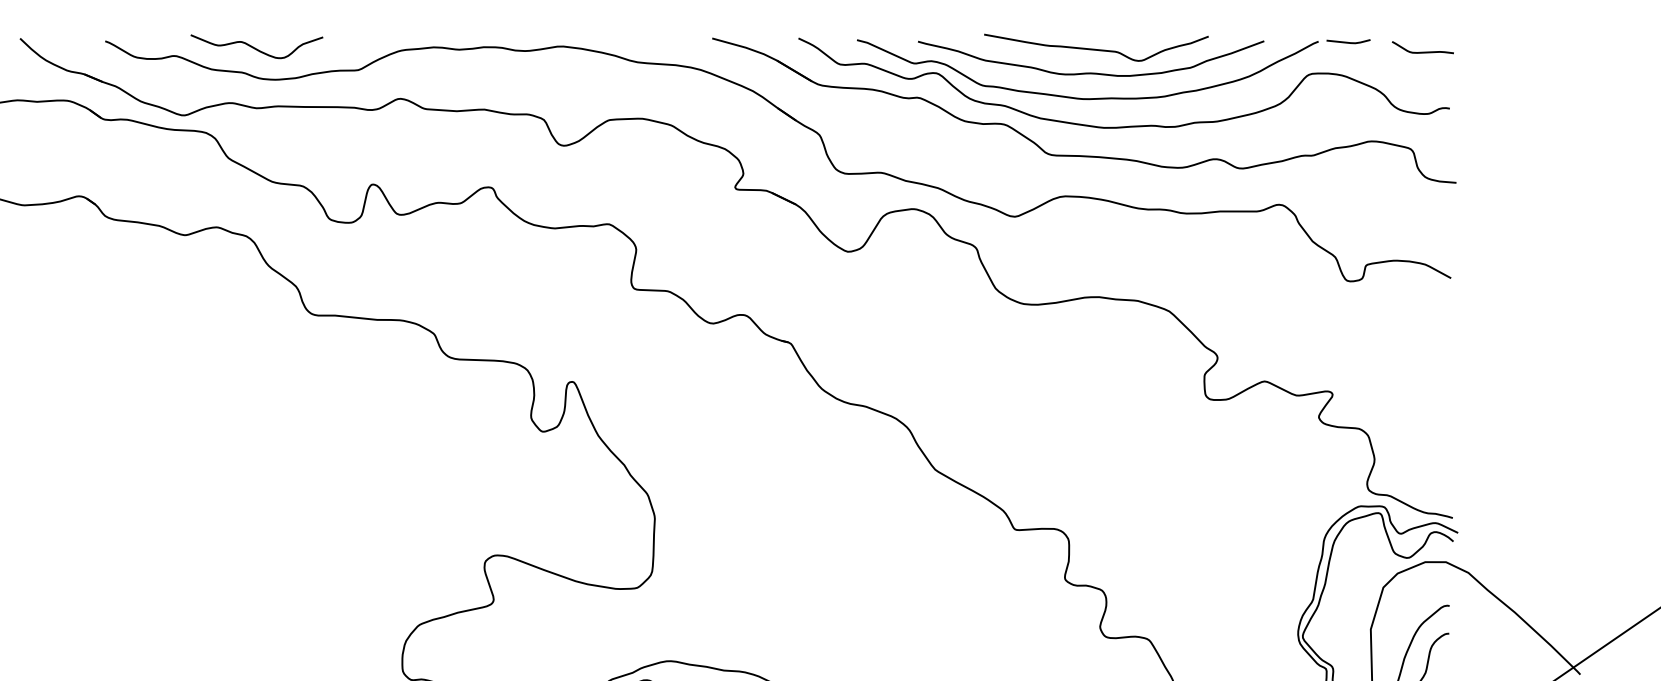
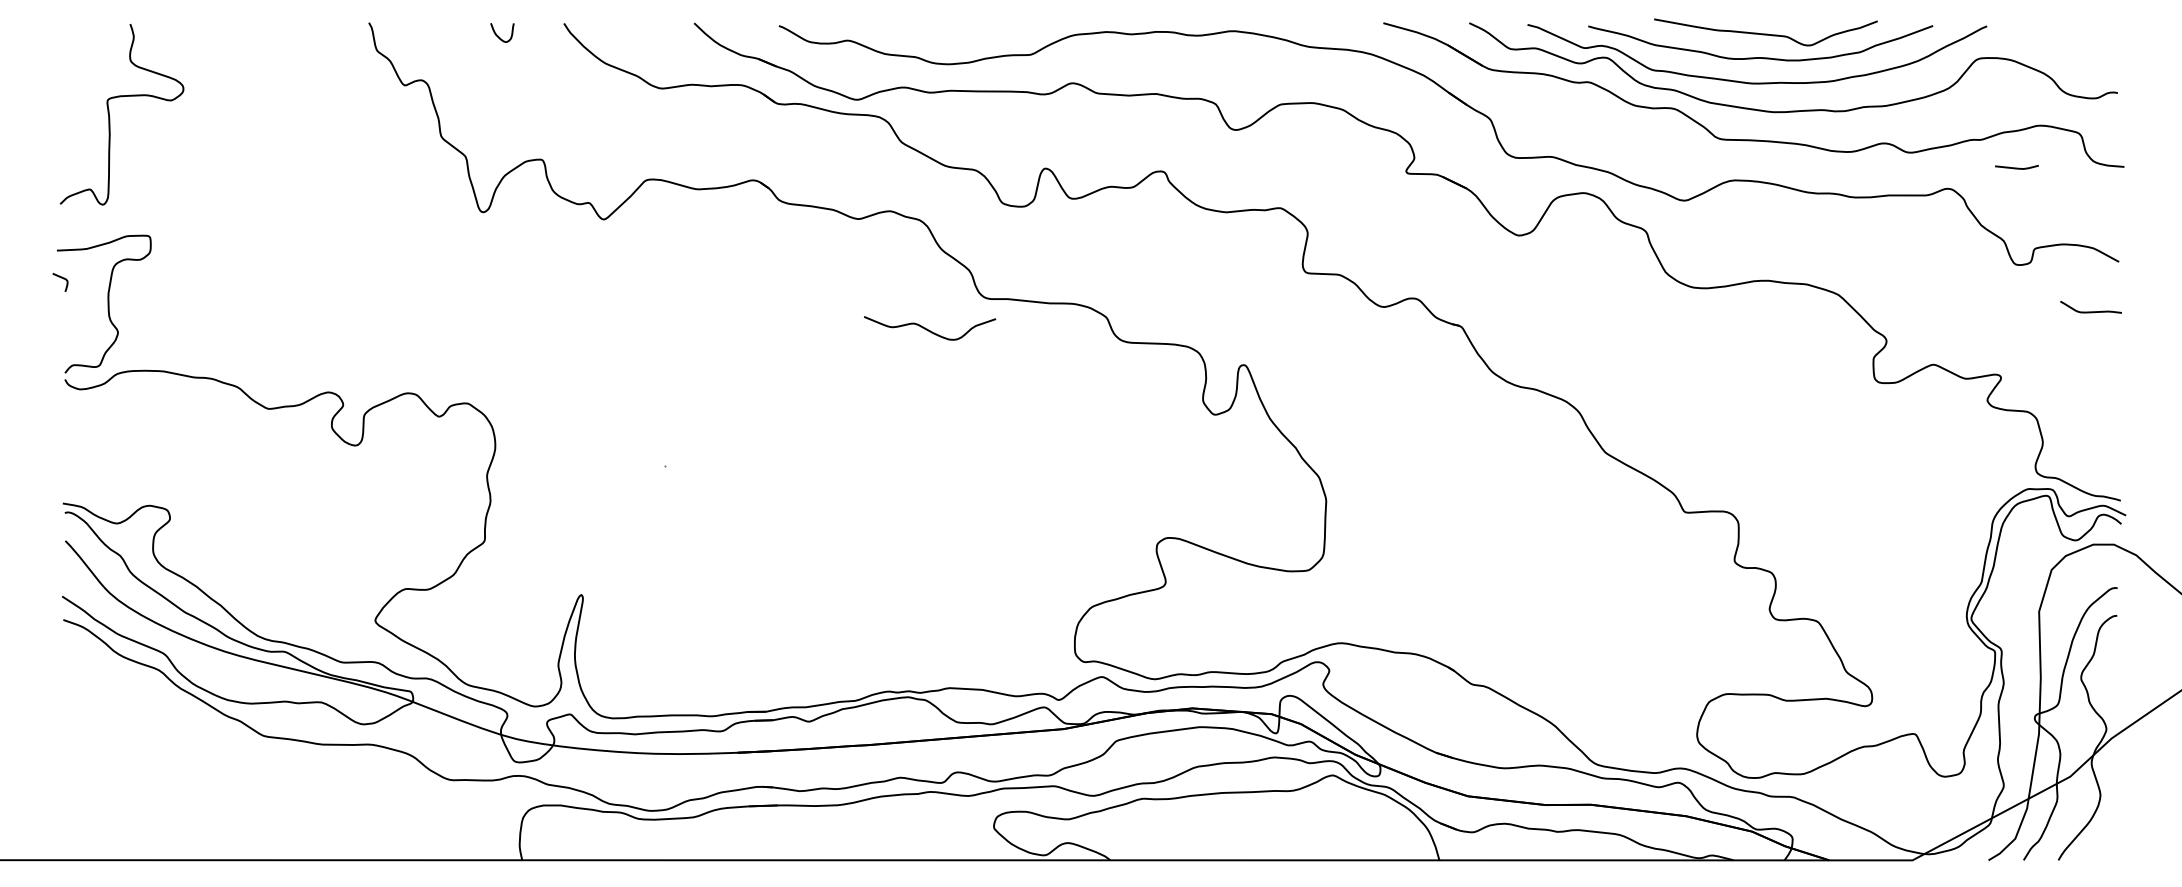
line: (1348, 41) -> (2016, 167), moved
curve: (257, 48) -> (930, 330), moved
curve: (1422, 51) -> (2090, 311), moved

